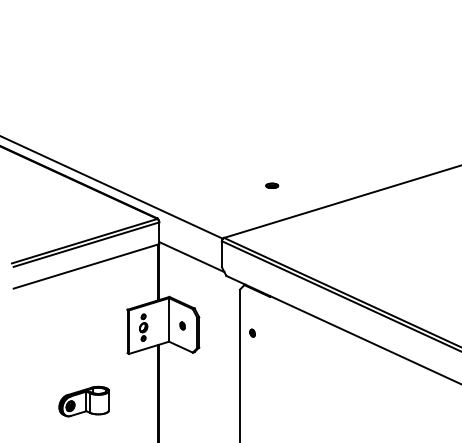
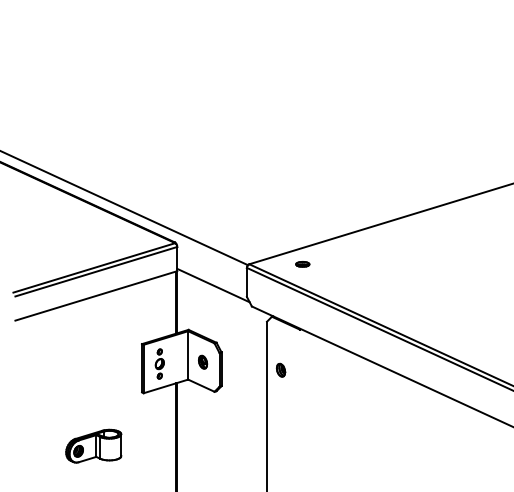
part: (271, 185) -> (302, 264), moved
part: (182, 325) -> (203, 361), size x1.67
part: (252, 332) -> (280, 369), size x1.67

